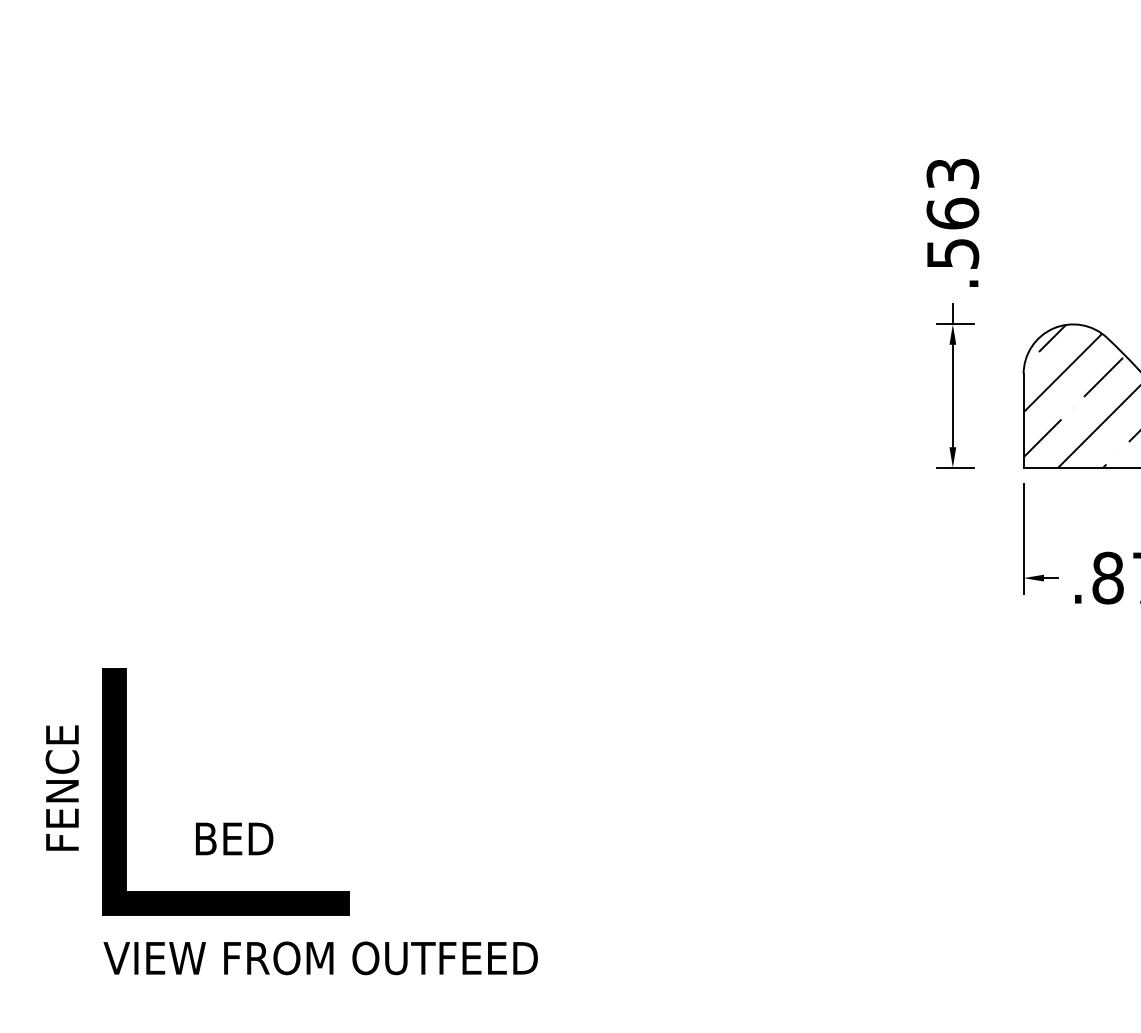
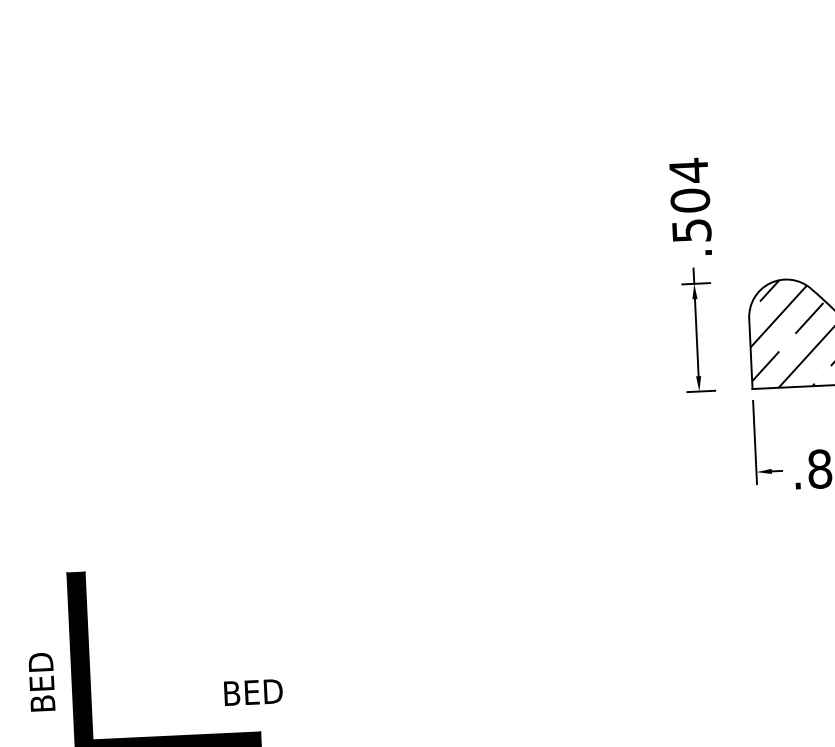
text: (952, 193) -> (689, 185), .563 -> .504
text: (62, 785) -> (40, 662), FENCE -> BED
text: (234, 838) -> (253, 692), moved

